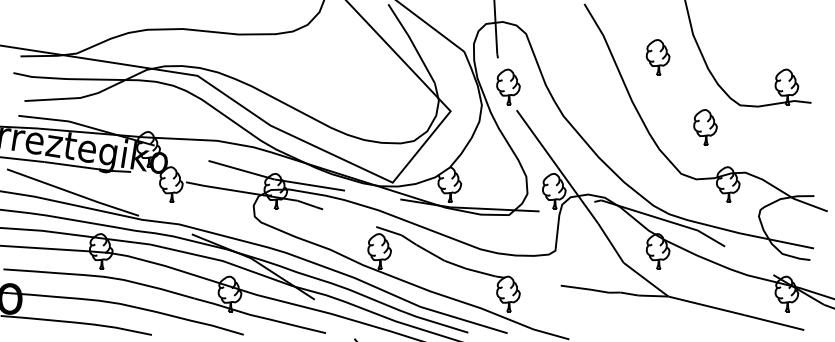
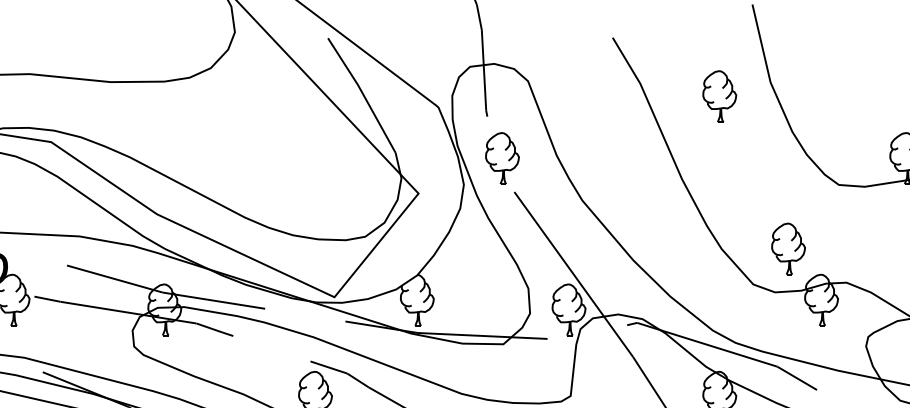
part: (657, 57) -> (718, 96), moved
part: (705, 127) -> (788, 249), moved

